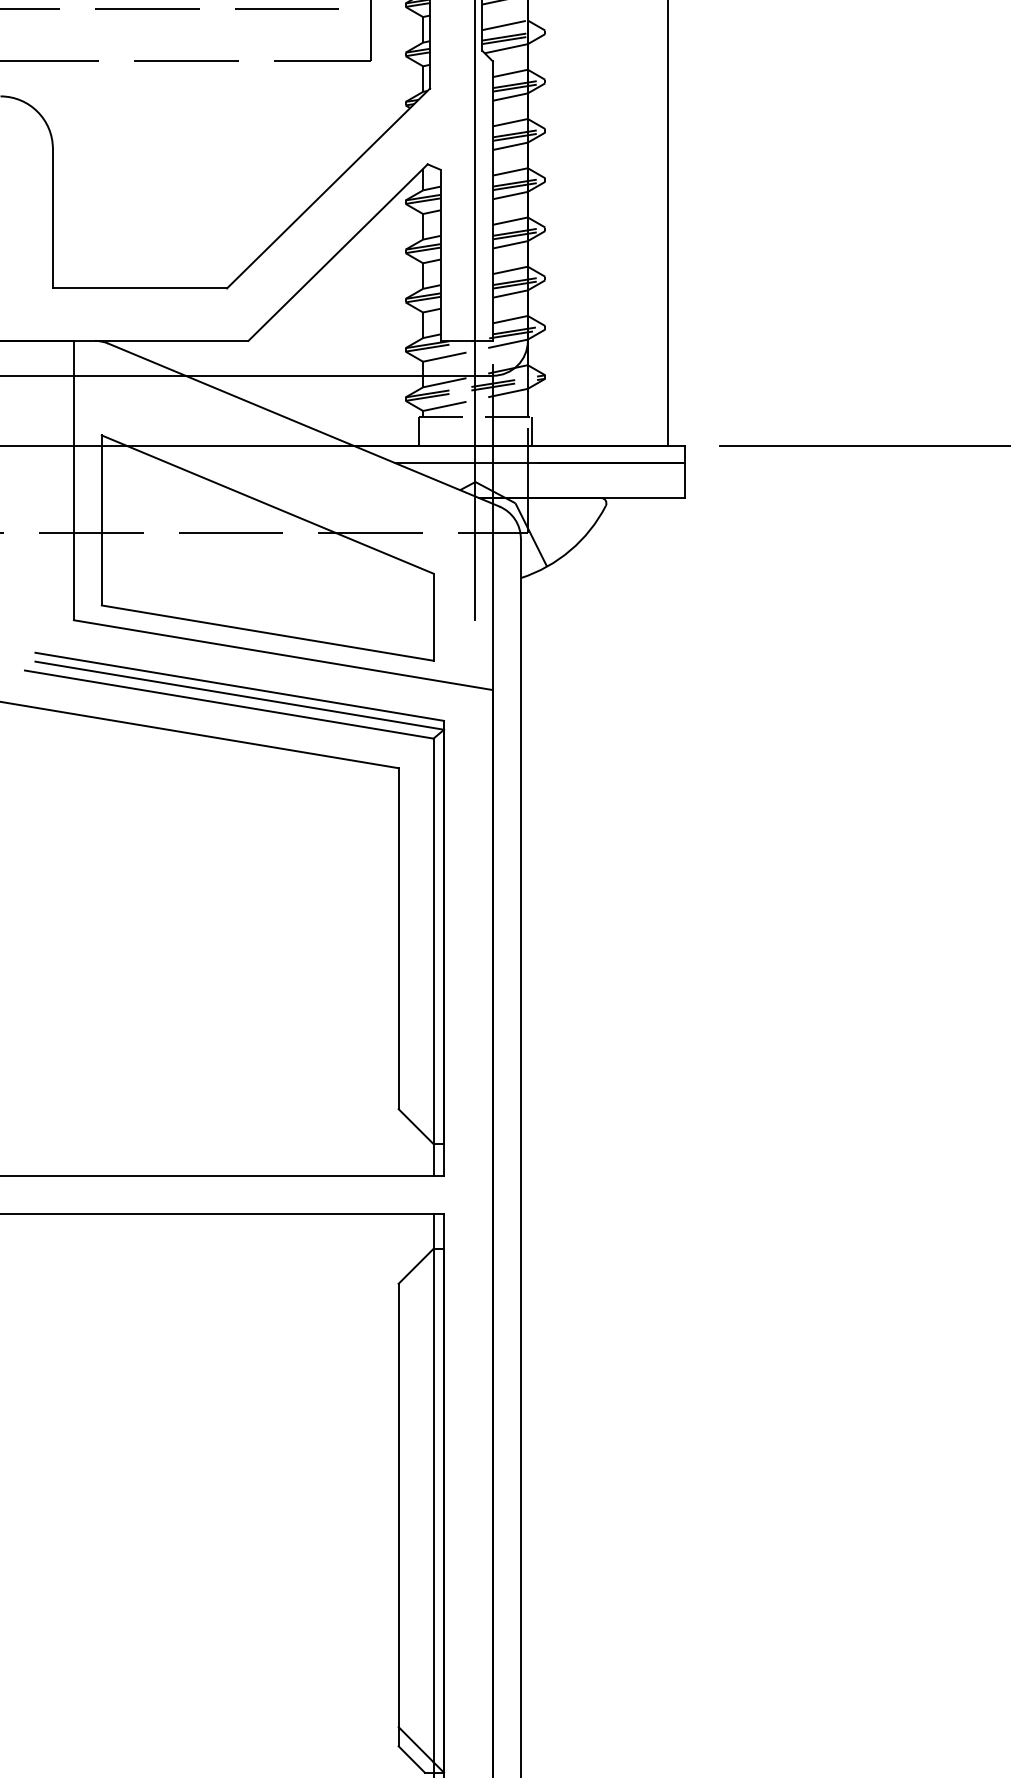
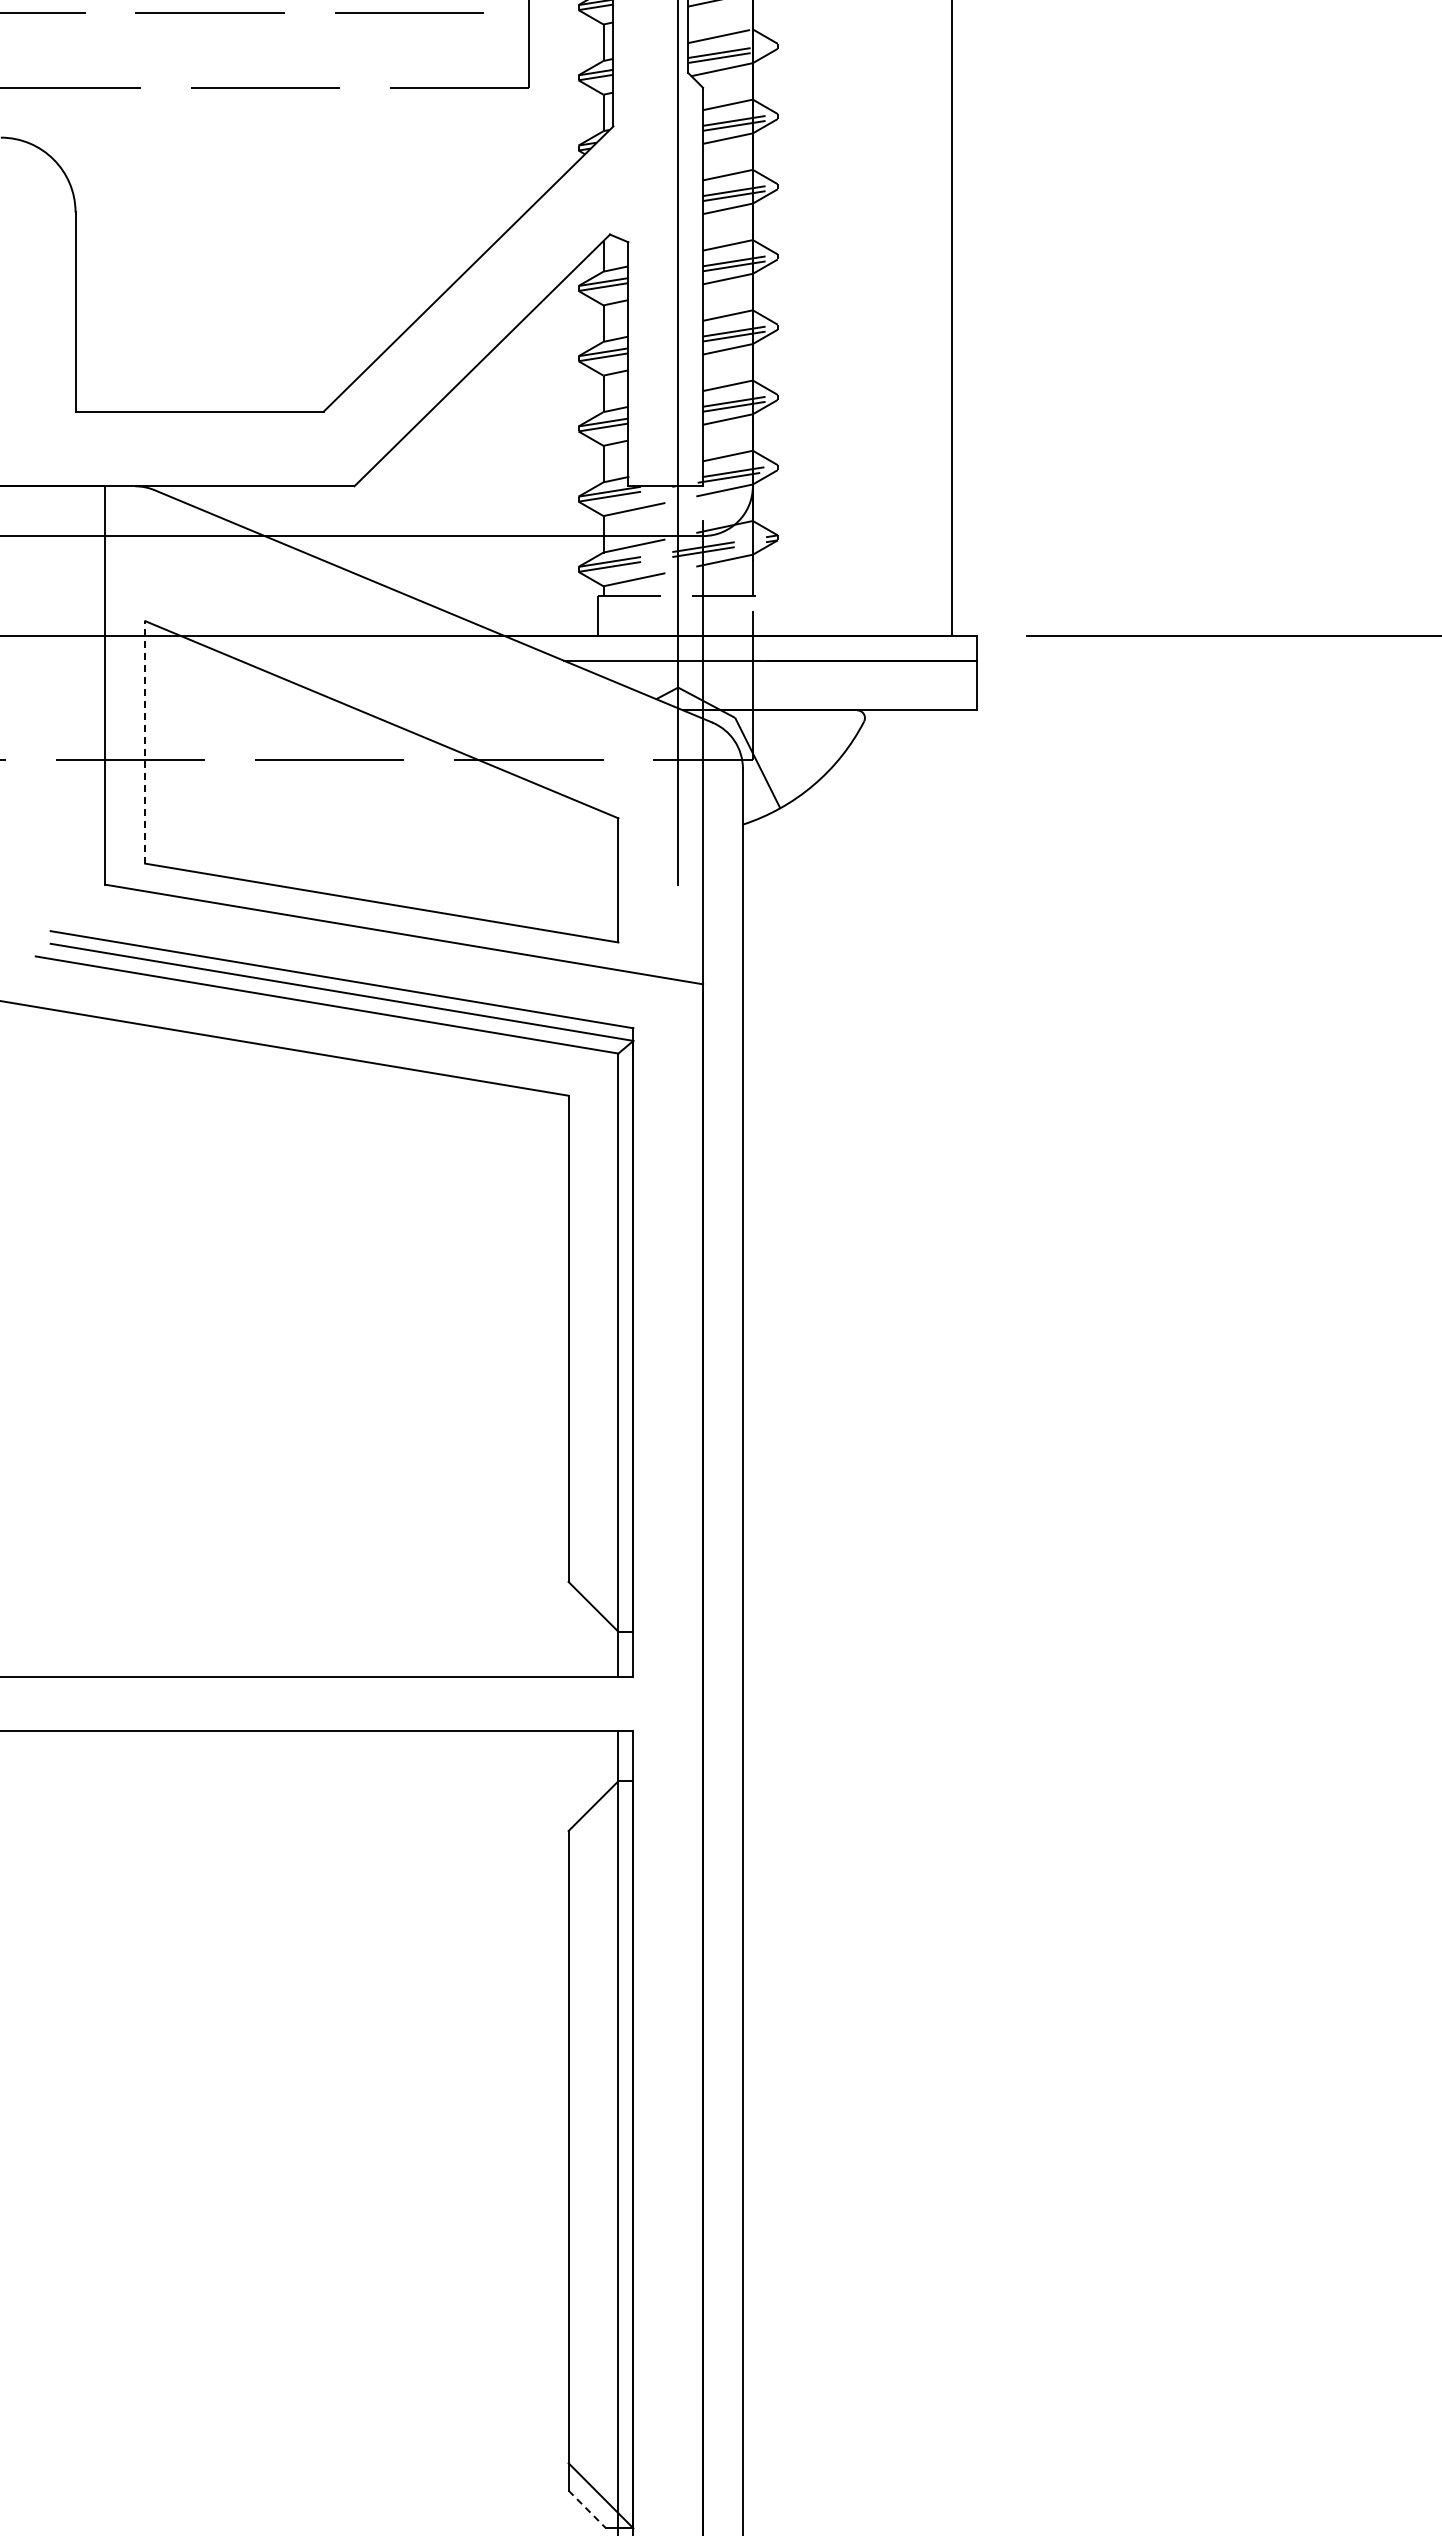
line: (531, 431) -> (758, 615), removed
line: (101, 519) -> (145, 741), solid -> dashed
line: (411, 1759) -> (587, 2509), solid -> dashed

